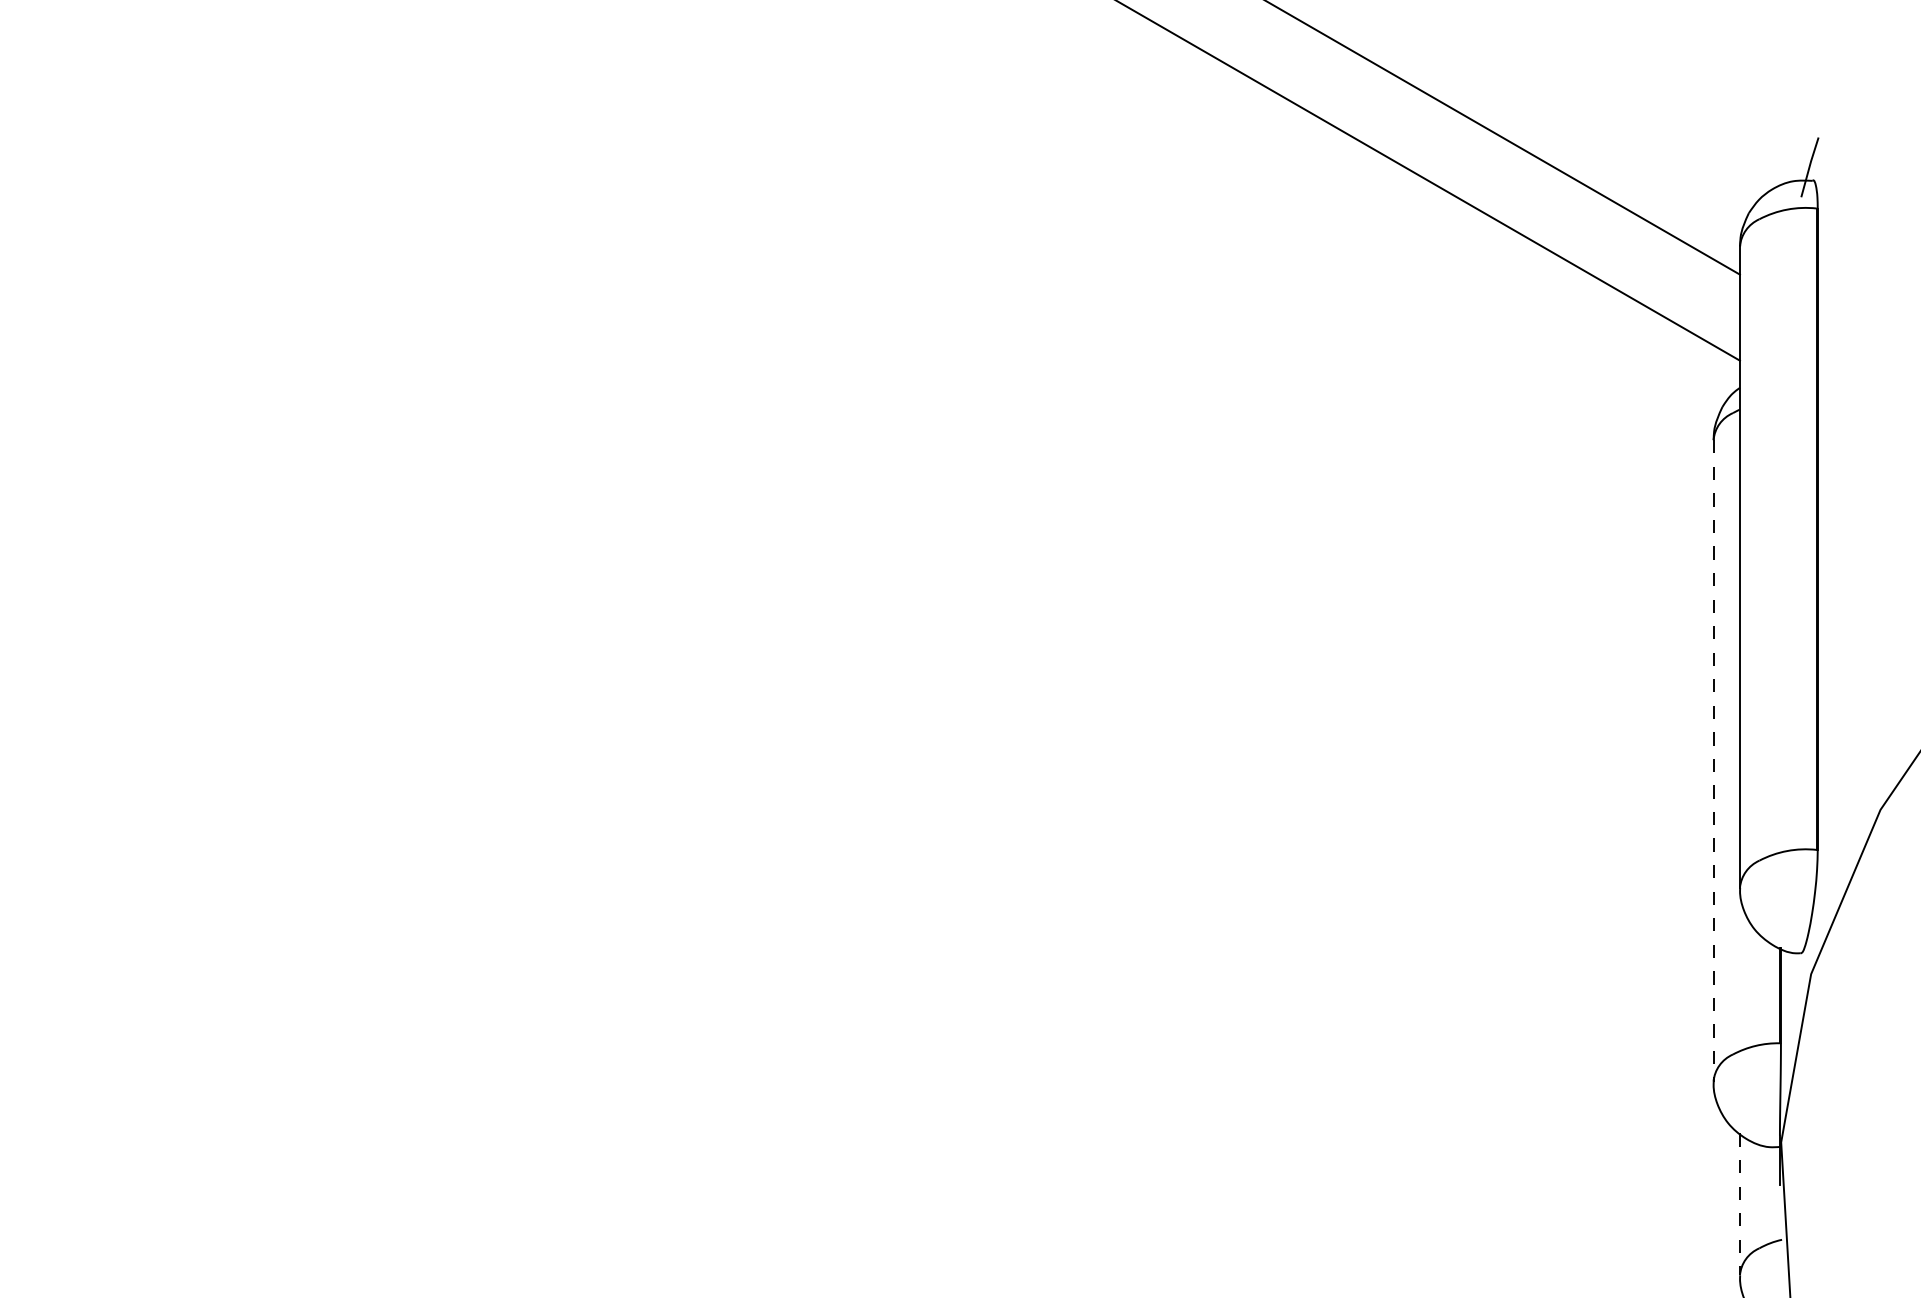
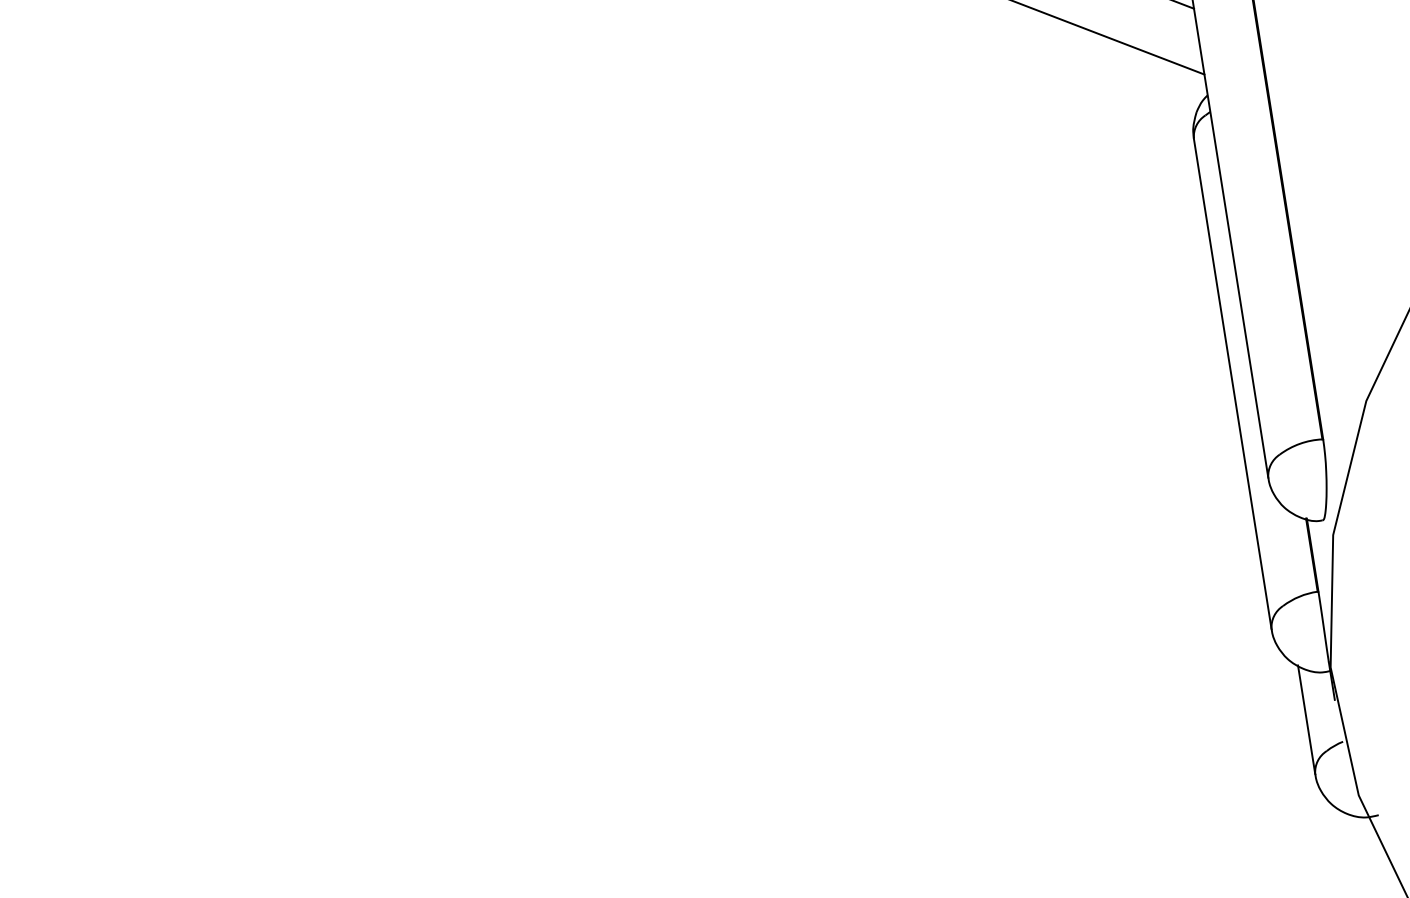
line: (1713, 760) -> (1232, 383), dashed -> solid
line: (1739, 1204) -> (1306, 719), dashed -> solid

